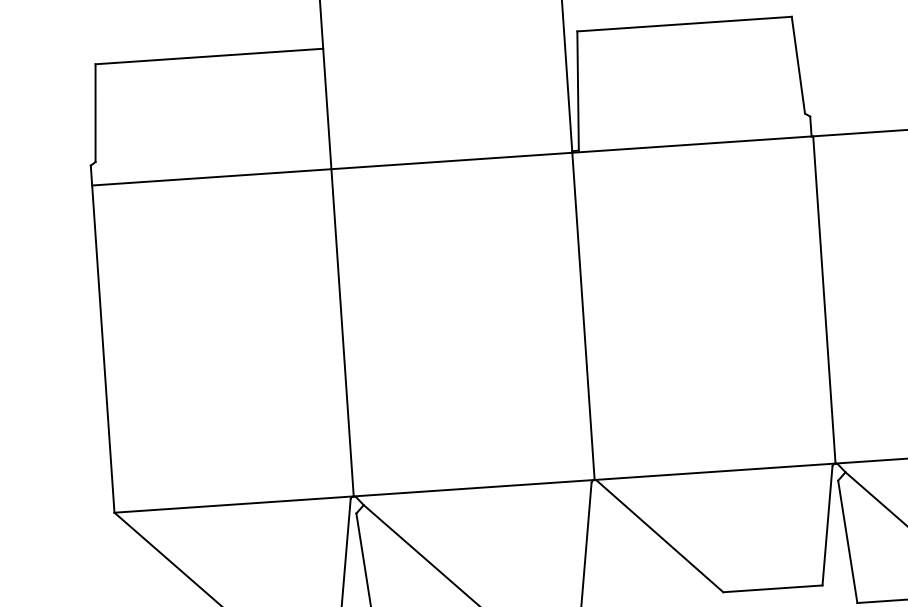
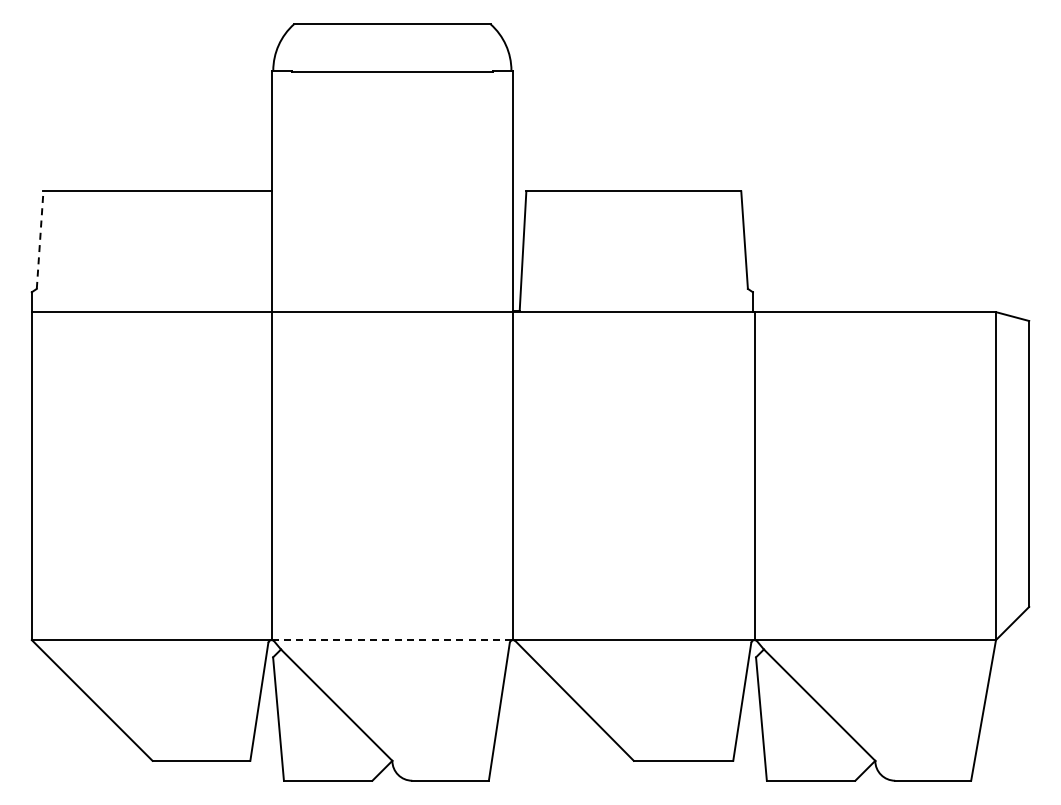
line: (95, 113) -> (40, 240), solid -> dashed
line: (474, 488) -> (392, 640), solid -> dashed

